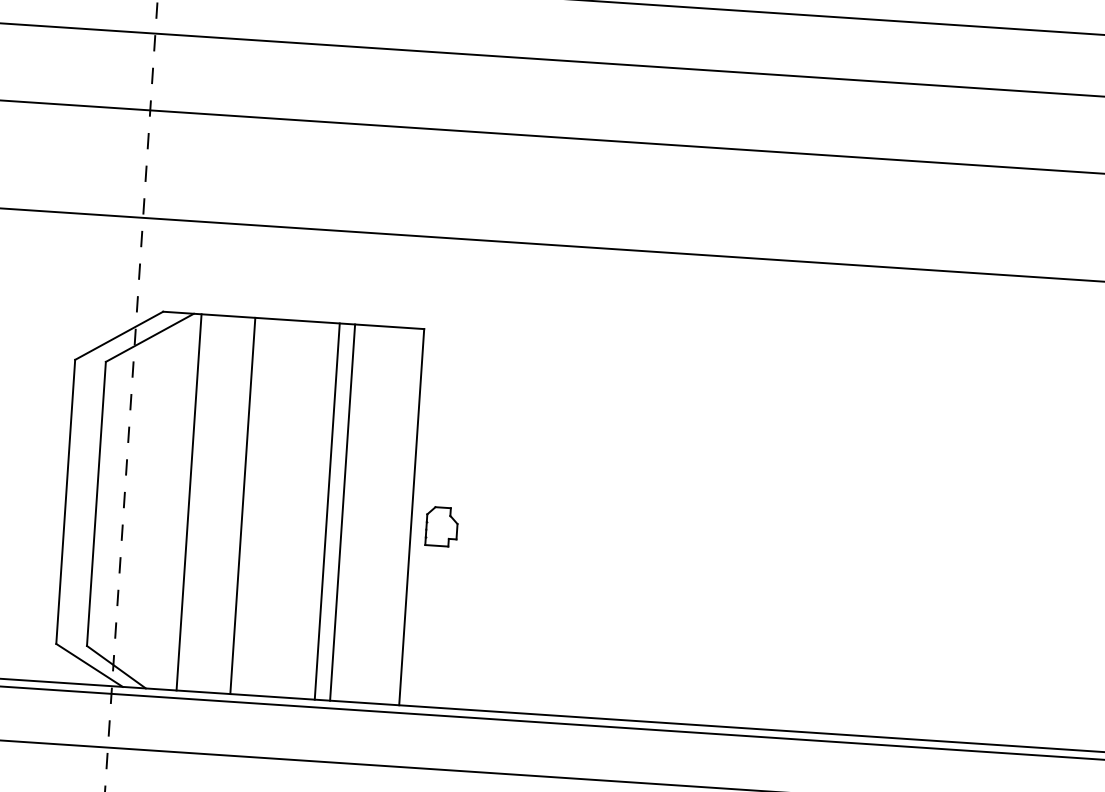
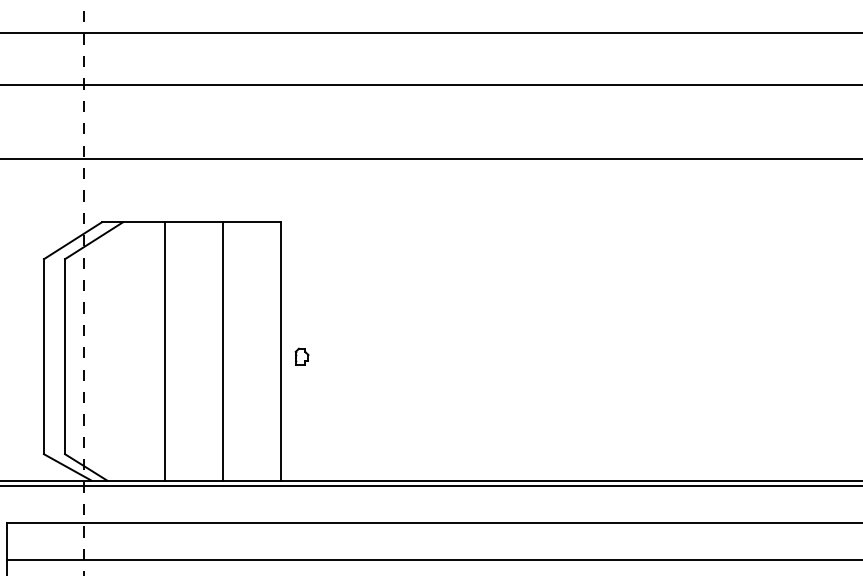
line: (189, 502) -> (128, 351), removed
line: (342, 512) -> (233, 351), removed
part: (440, 526) -> (301, 356), size x0.6

